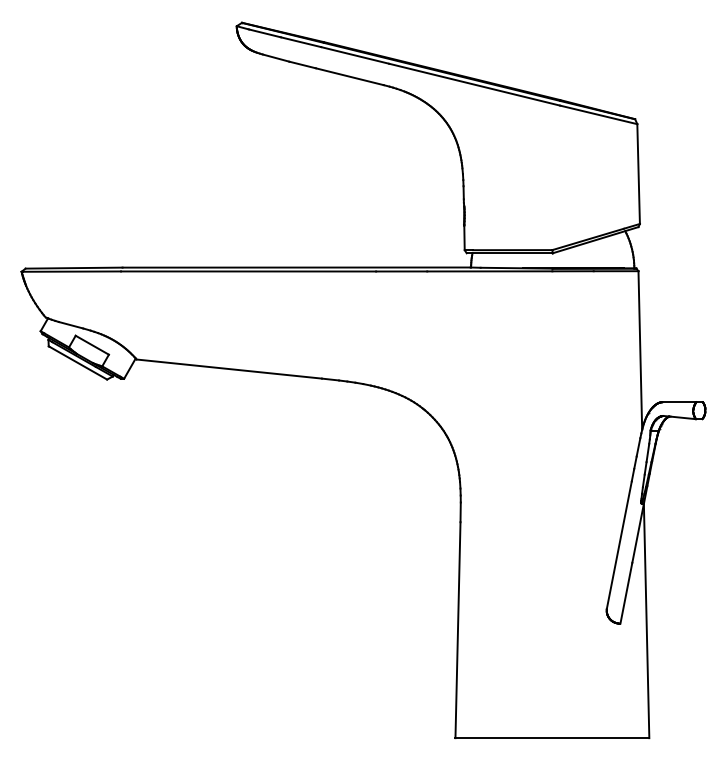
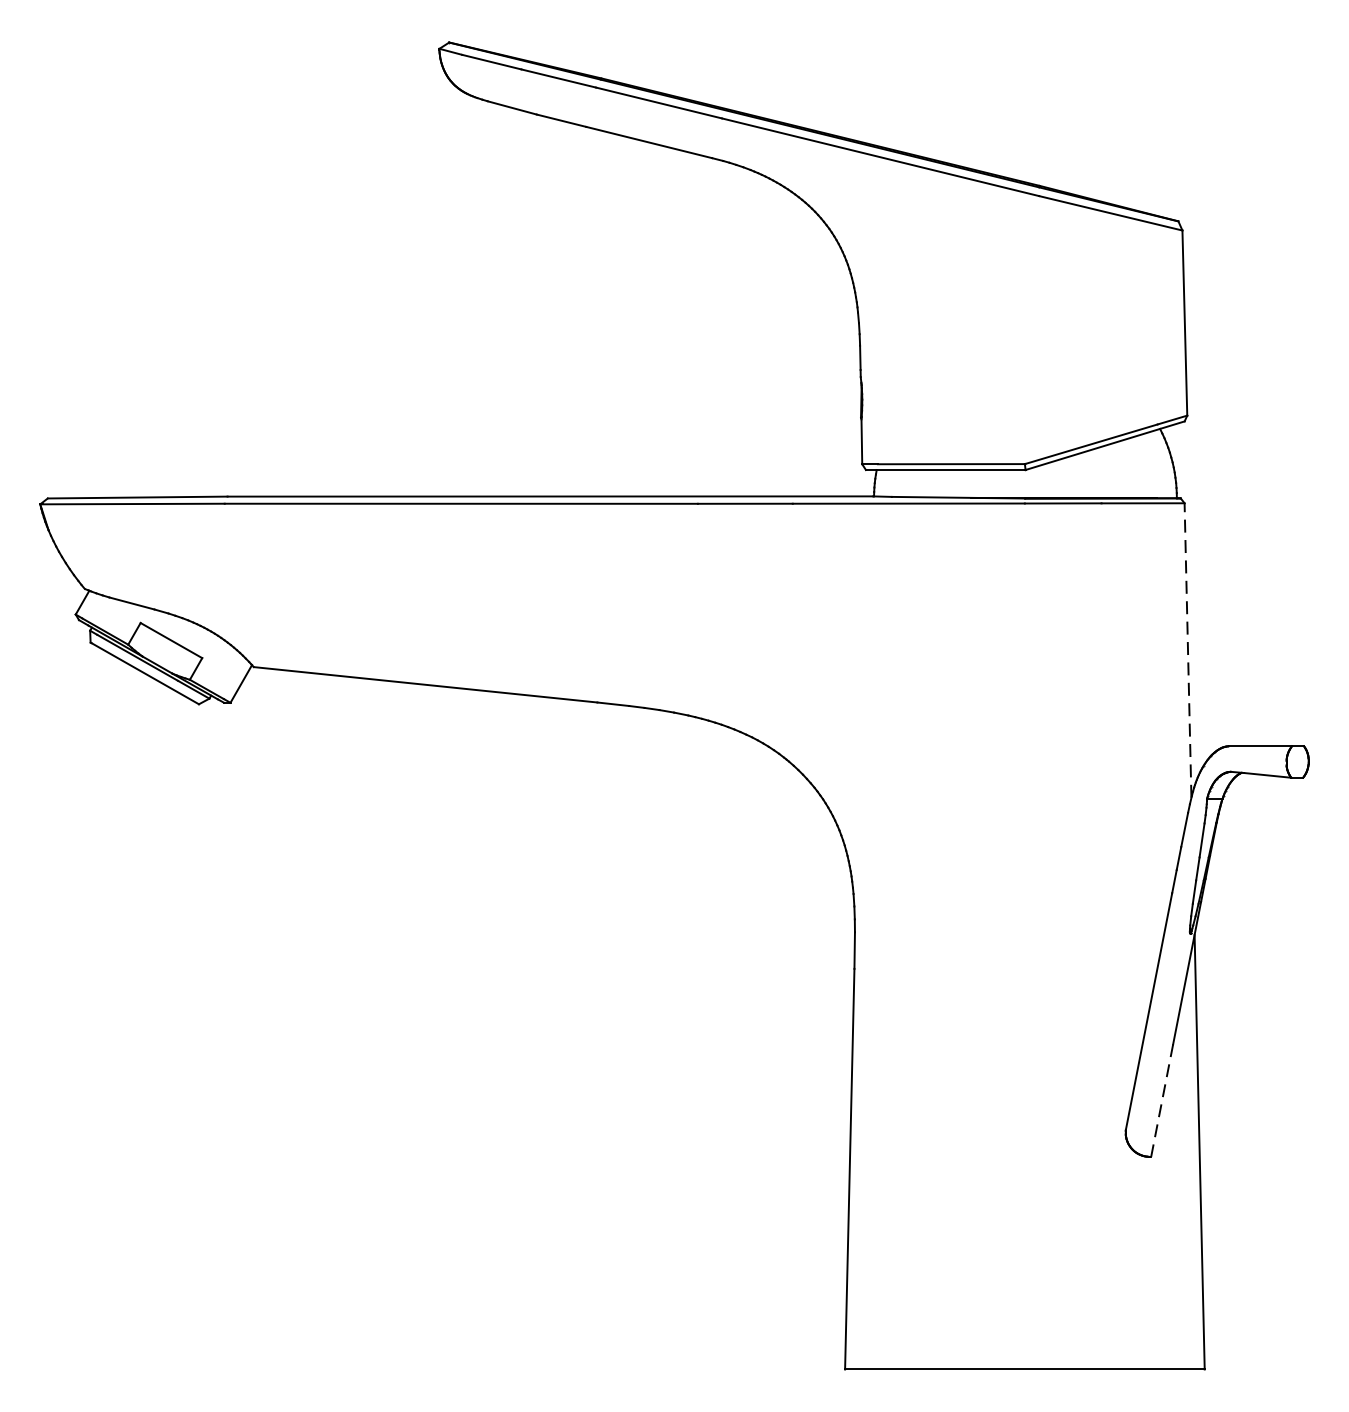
line: (640, 350) -> (1188, 650), solid -> dashed
line: (626, 593) -> (1162, 1101), solid -> dashed

